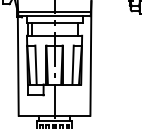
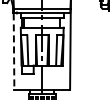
line: (18, 67) -> (14, 52), solid -> dashed

